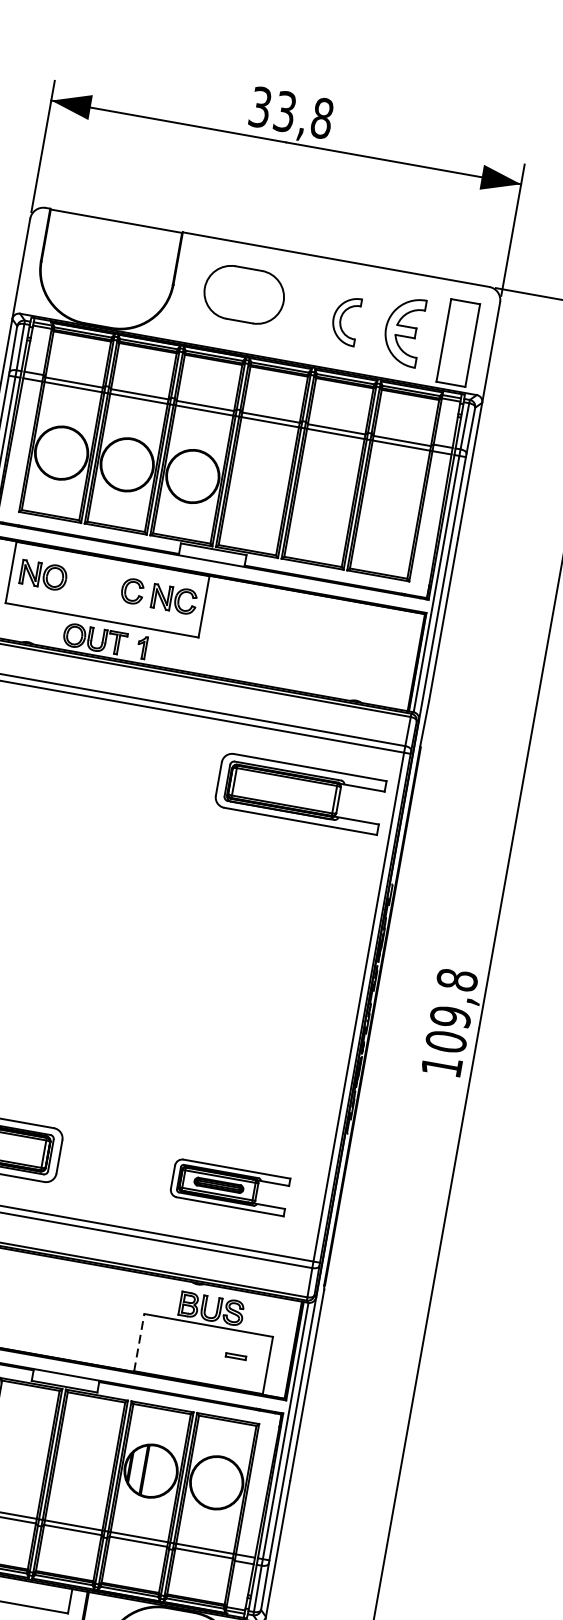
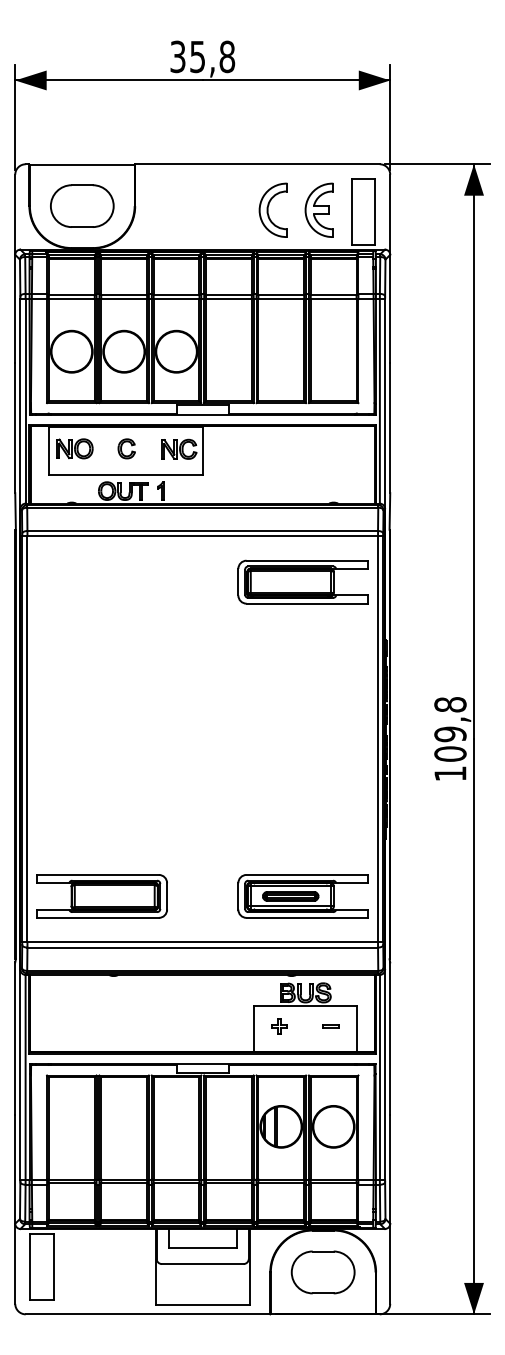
text: (286, 111) -> (198, 56), 33,8 -> 35,8
part: (244, 294) -> (82, 205), moved
part: (344, 319) -> (272, 209), size x1.43
part: (132, 590) -> (126, 448), moved
part: (229, 1187) -> (302, 896), size x1.43
line: (139, 1343) -> (254, 1029), dashed -> solid
part: (171, 1344) -> (279, 1026), added

